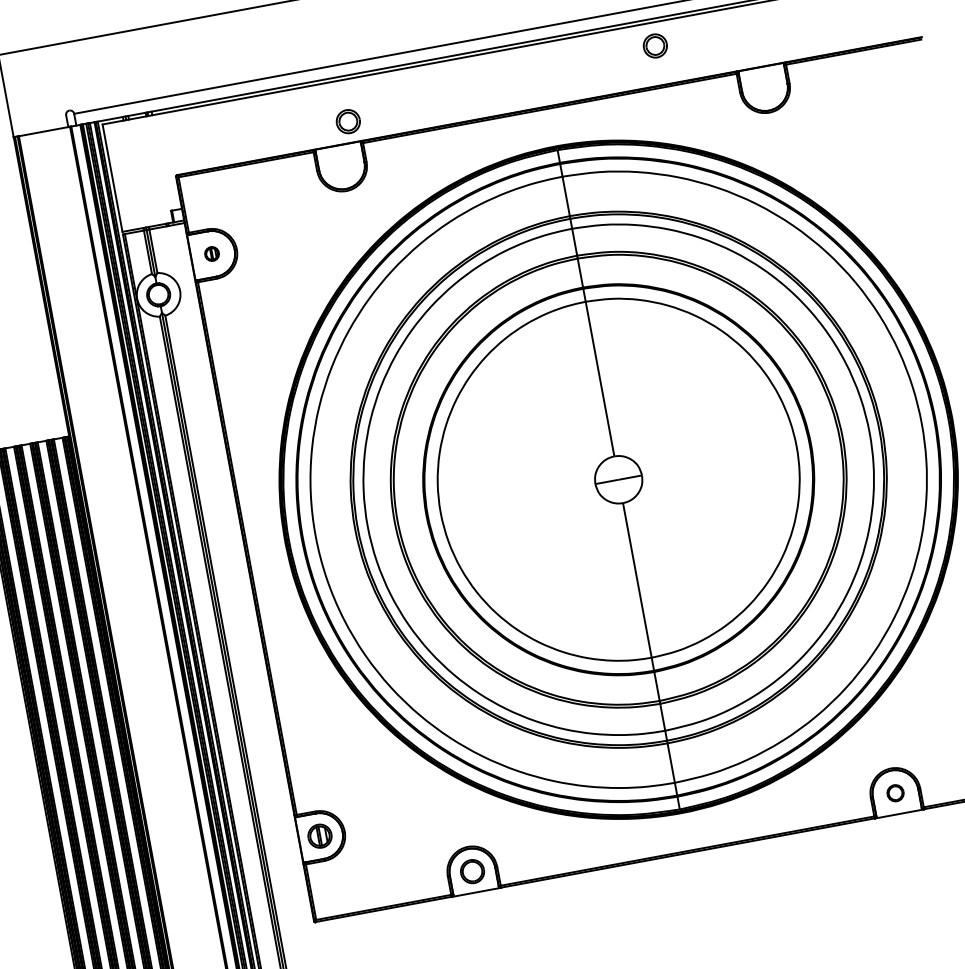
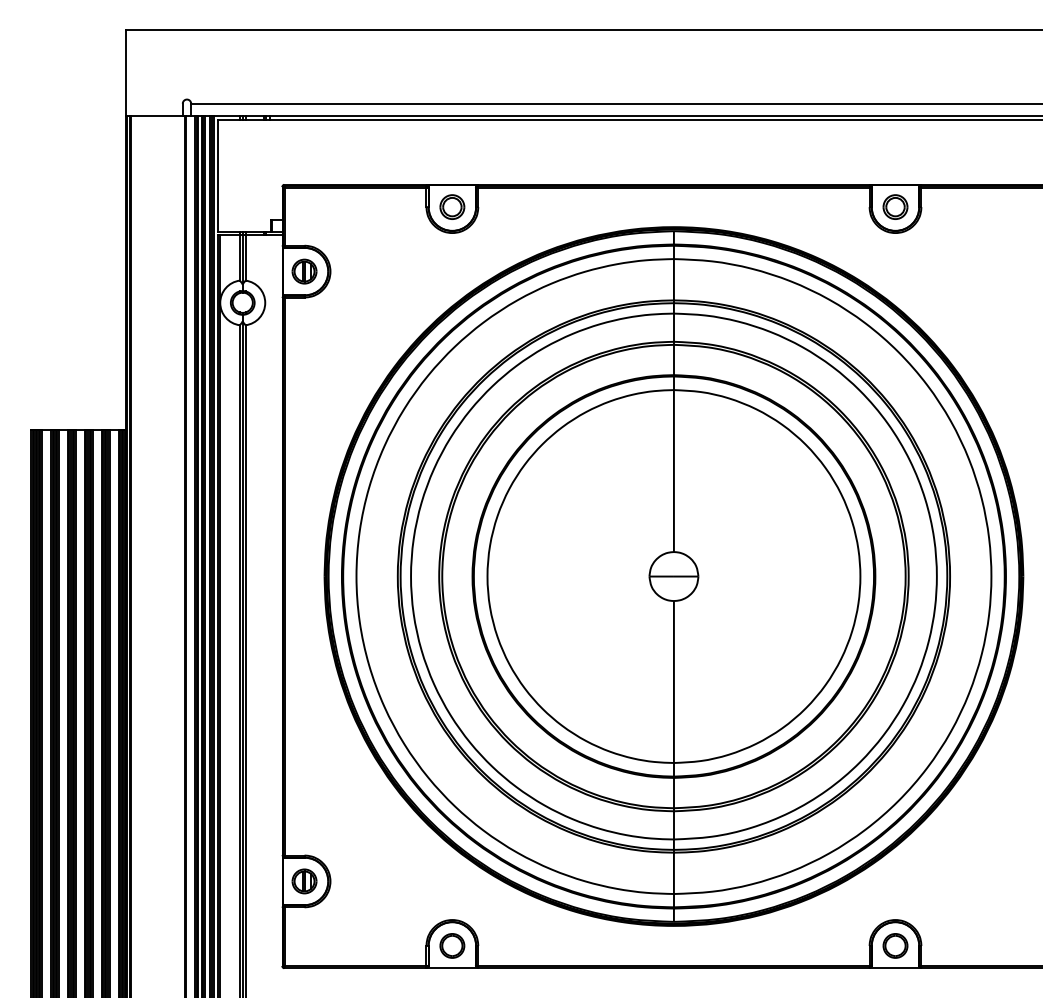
part: (655, 45) -> (895, 206), moved
part: (348, 121) -> (452, 206), moved
part: (212, 253) -> (304, 271), size x1.67
part: (895, 792) -> (895, 945), size x1.43

